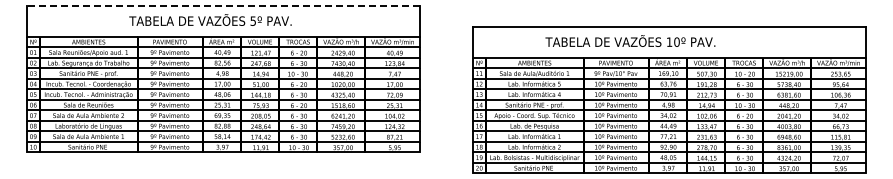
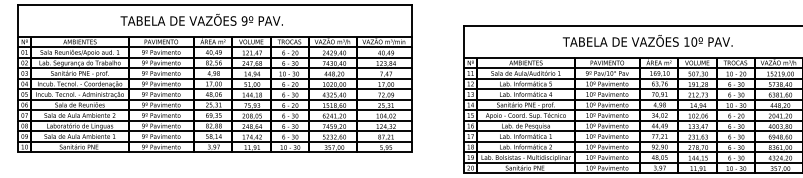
line: (223, 5) -> (214, 5), dashed -> solid
text: (253, 20) -> (244, 20), 5º -> 9º
text: (630, 40) -> (647, 40), moved

